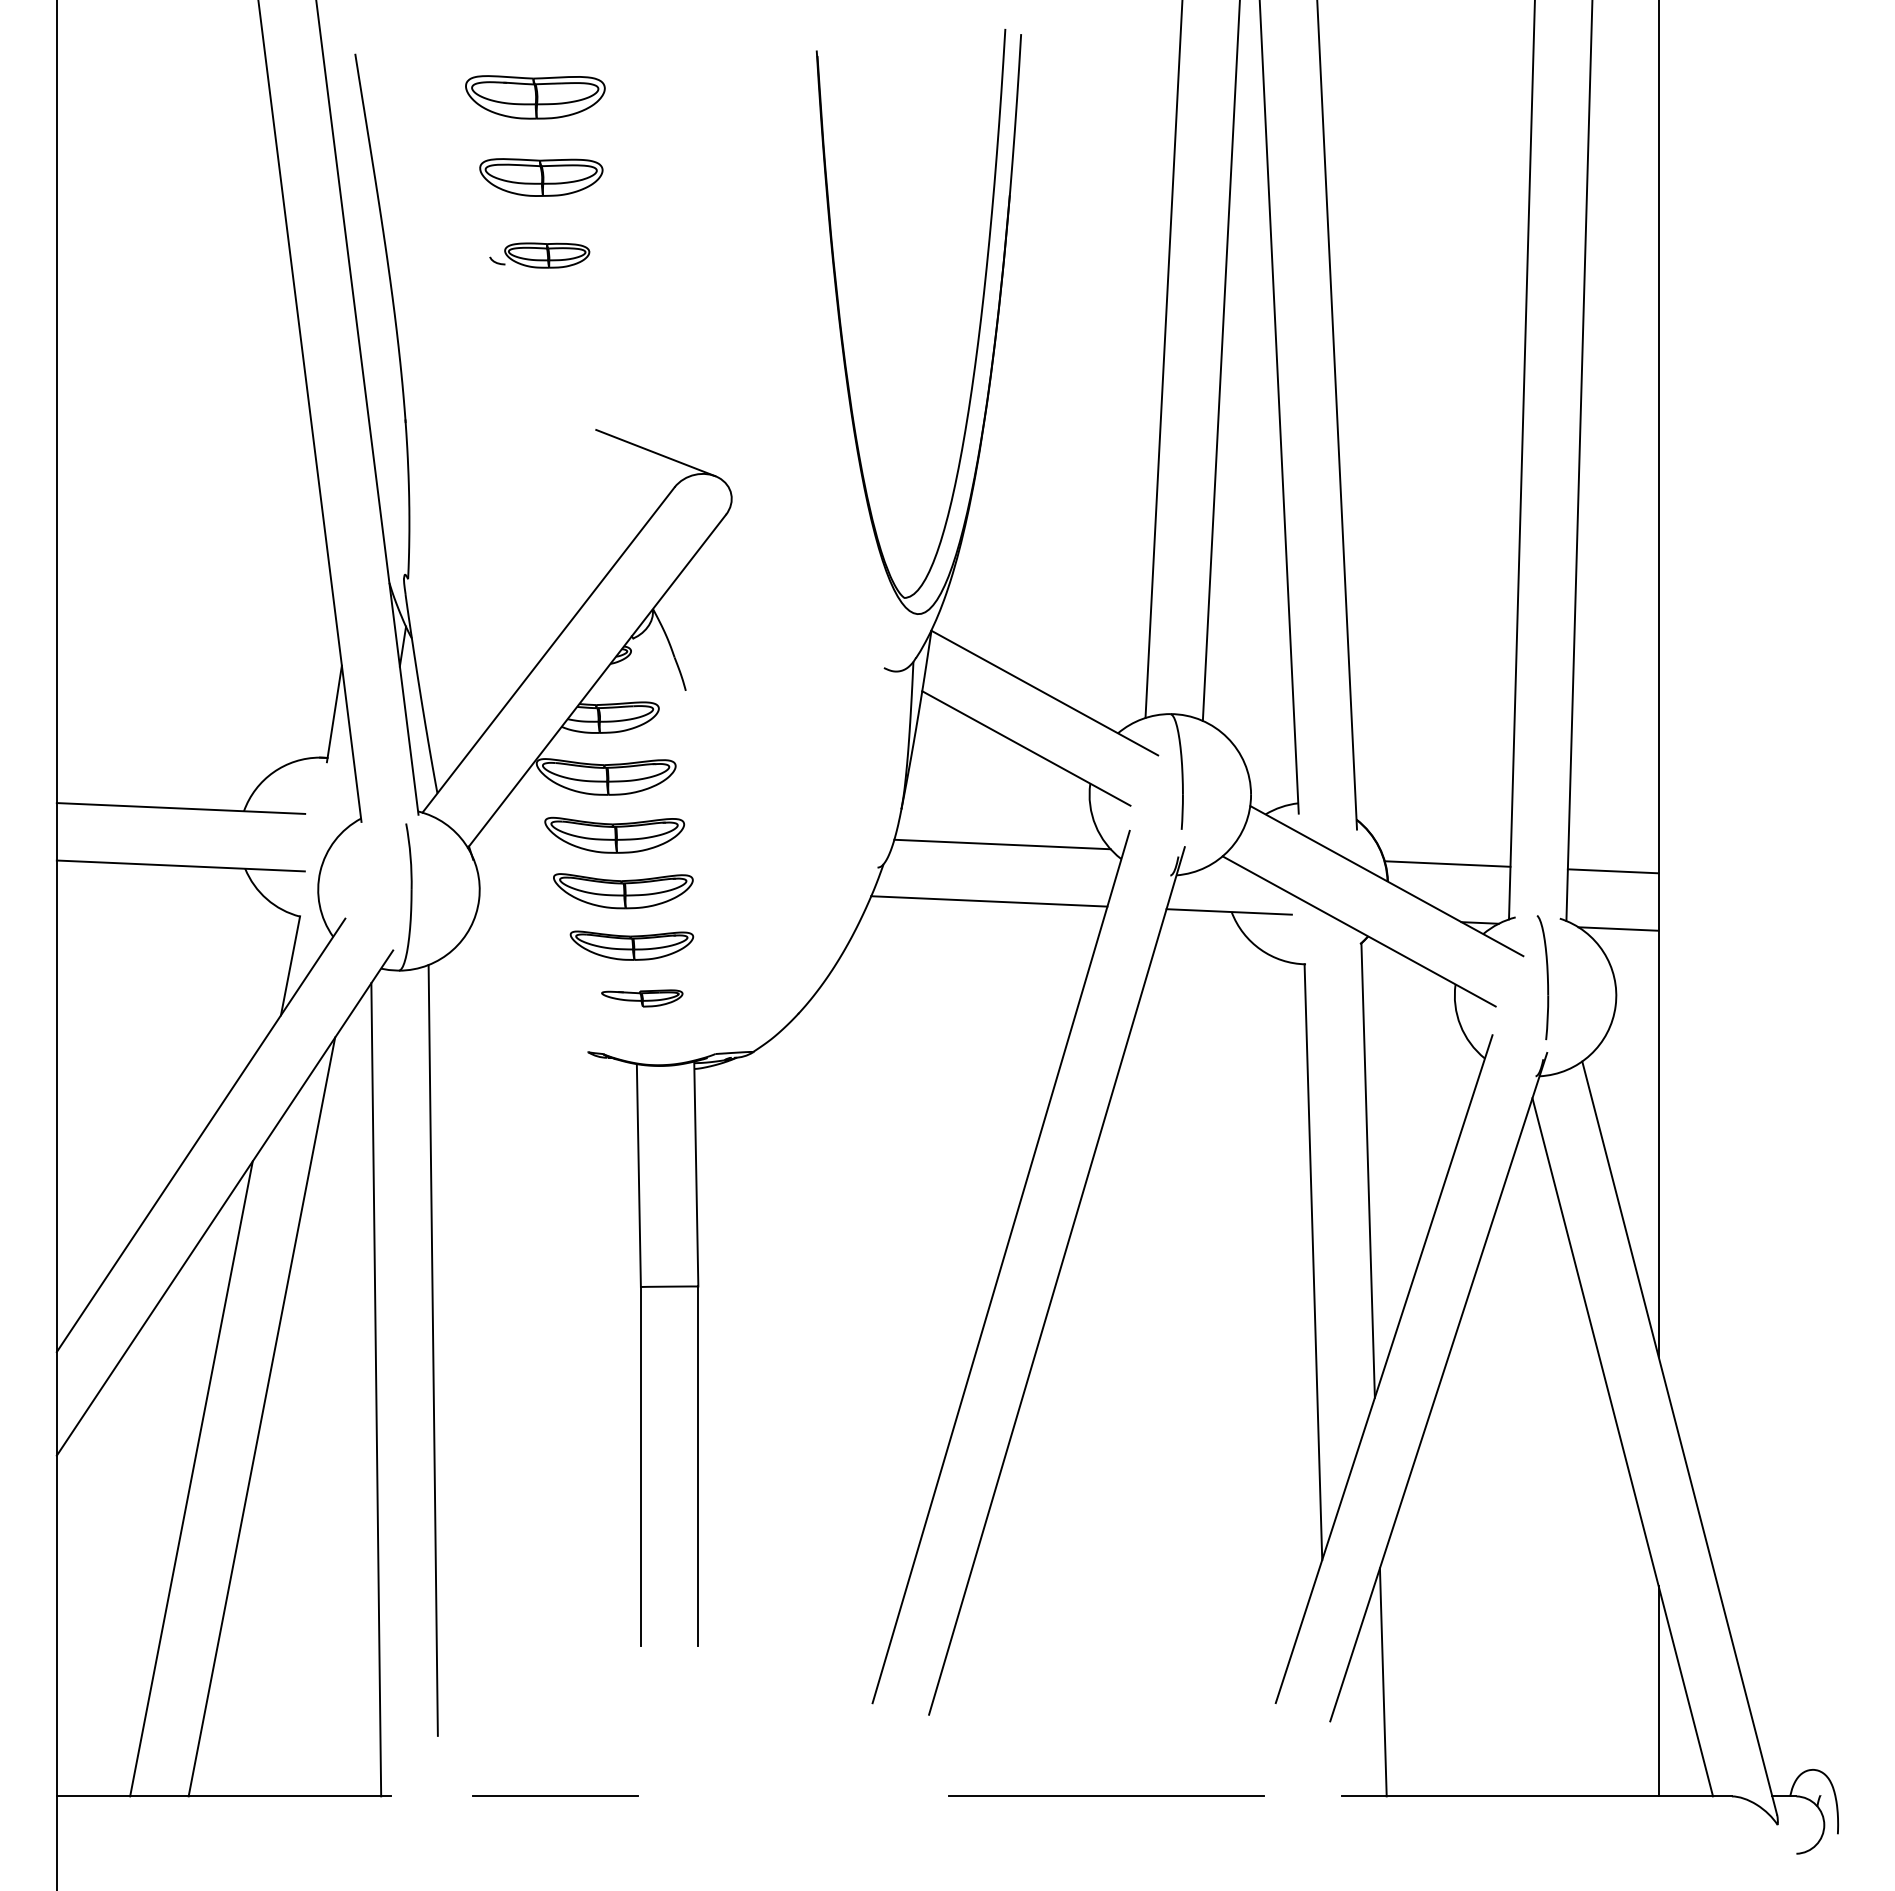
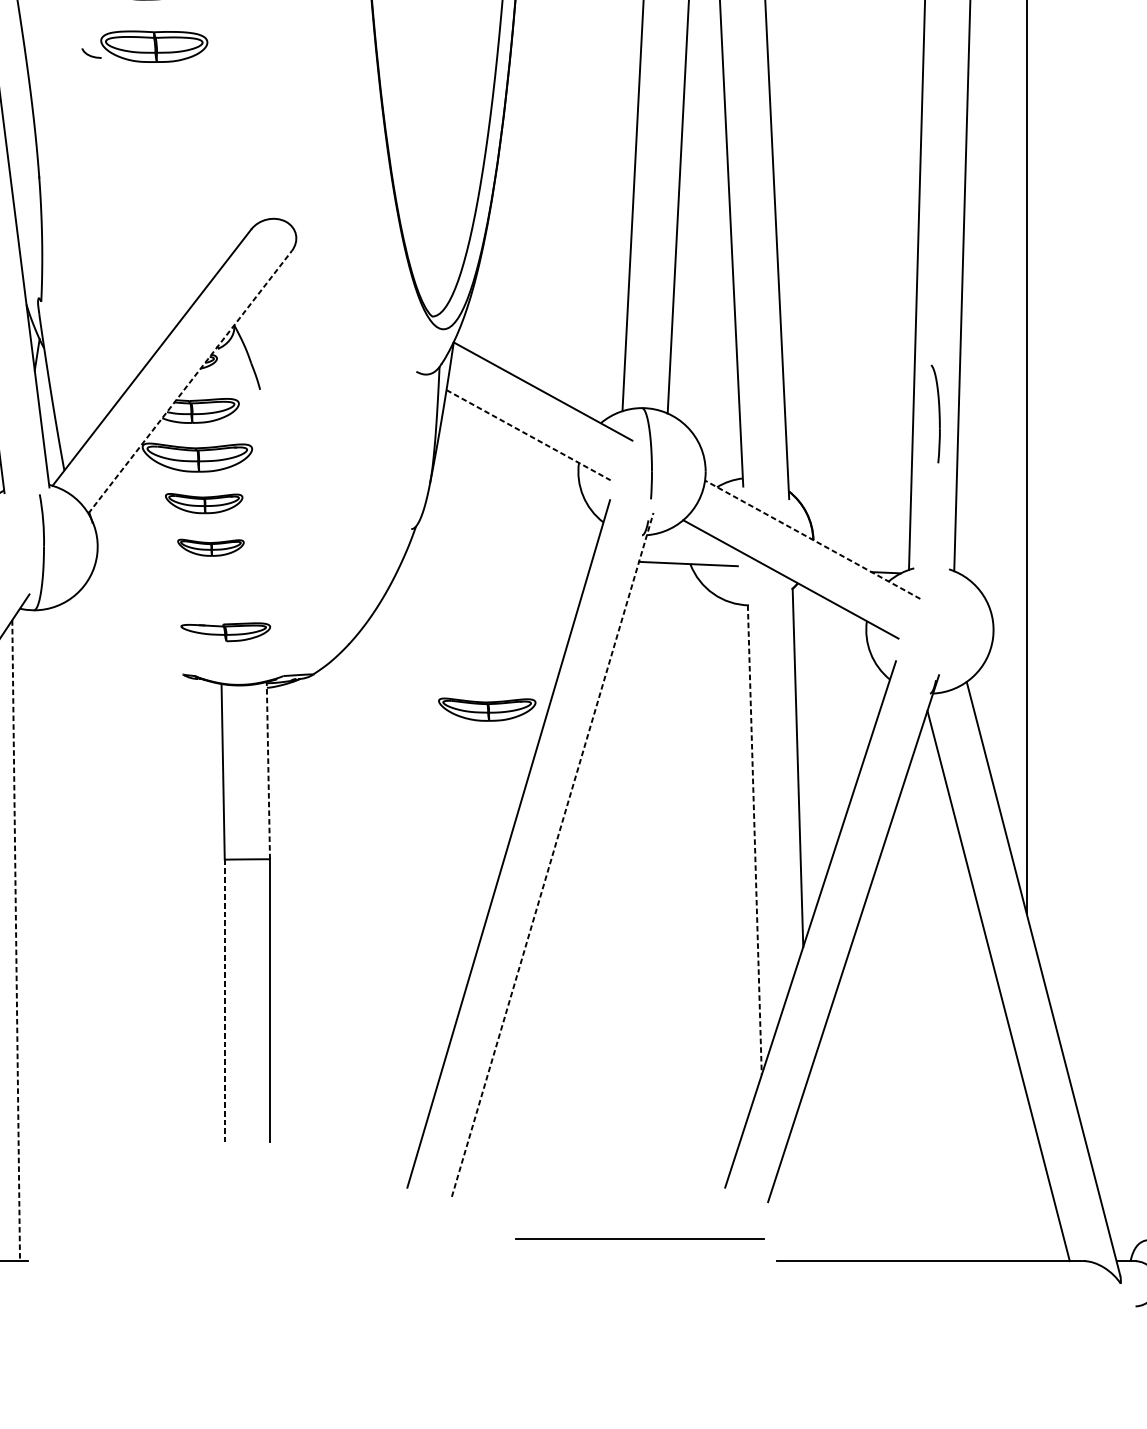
part: (539, 255) -> (144, 46), size x1.6
line: (655, 452) -> (236, 201), removed
line: (596, 681) -> (189, 382), solid -> dashed
line: (1026, 748) -> (528, 435), solid -> dashed
part: (614, 834) -> (203, 503), size x0.7
line: (1002, 844) -> (509, 510), removed
line: (1447, 863) -> (860, 525), removed
line: (1612, 871) -> (990, 532), removed
line: (1386, 881) -> (812, 540), solid -> dashed
part: (623, 891) -> (211, 547), size x0.6
line: (989, 901) -> (499, 555), removed
line: (1618, 928) -> (995, 577), removed
part: (631, 945) -> (486, 709), moved
part: (1542, 977) -> (935, 413), moved
part: (642, 998) -> (226, 632), size x1.4
line: (696, 1173) -> (268, 770), solid -> dashed
line: (1313, 1262) -> (754, 840), solid -> dashed
line: (1057, 1280) -> (553, 854), solid -> dashed
line: (432, 1350) -> (60, 909), removed
line: (376, 1389) -> (16, 940), solid -> dashed
line: (640, 1466) -> (224, 1001), solid -> dashed
line: (1382, 1682) -> (809, 1171), removed
line: (1658, 1690) -> (1026, 1177), removed
line: (1106, 1795) -> (639, 1238), moved
line: (554, 1796) -> (156, 1261), removed

